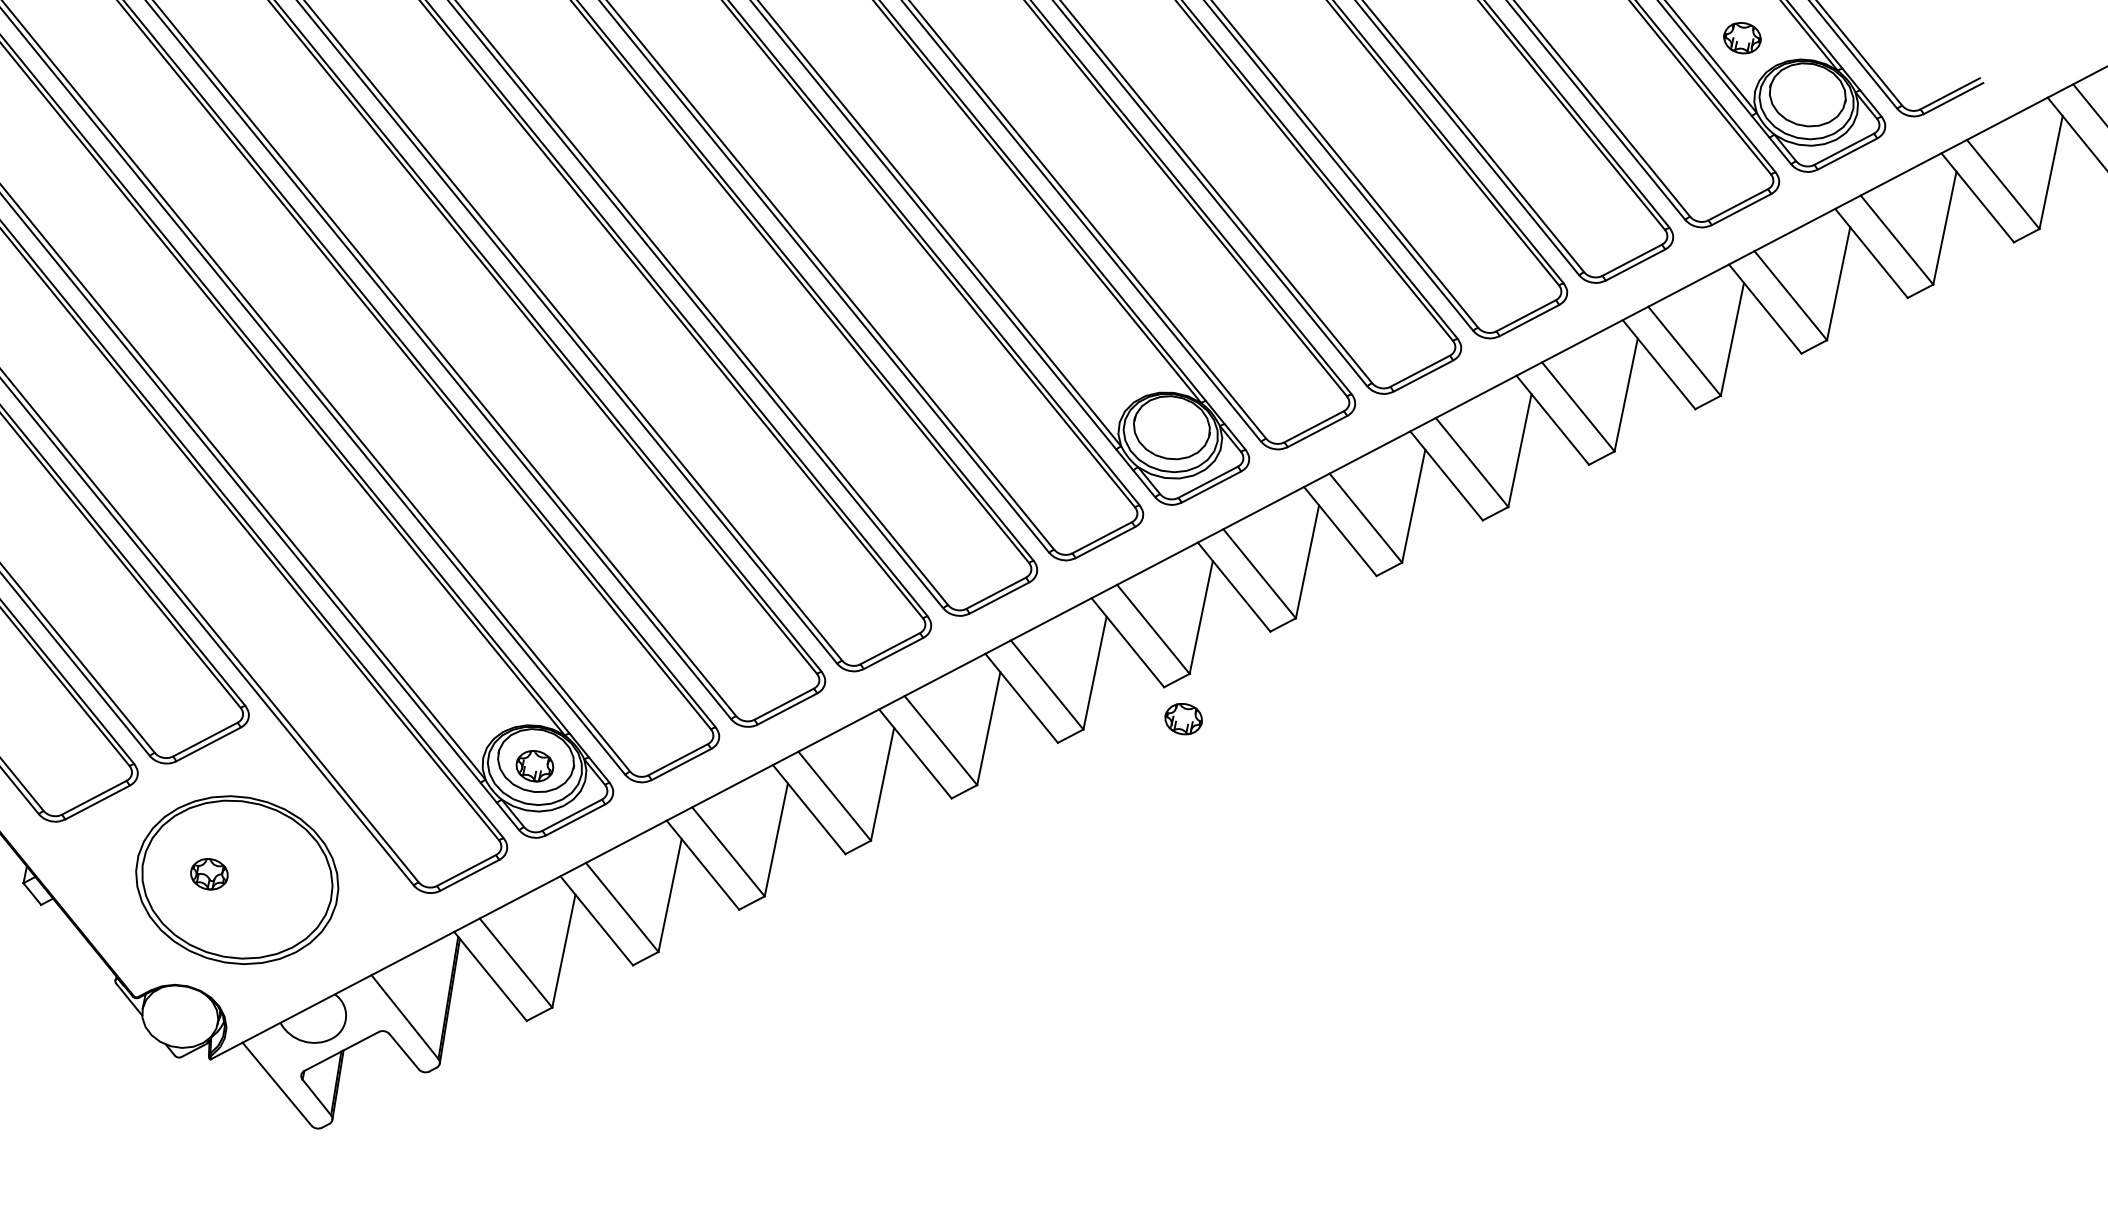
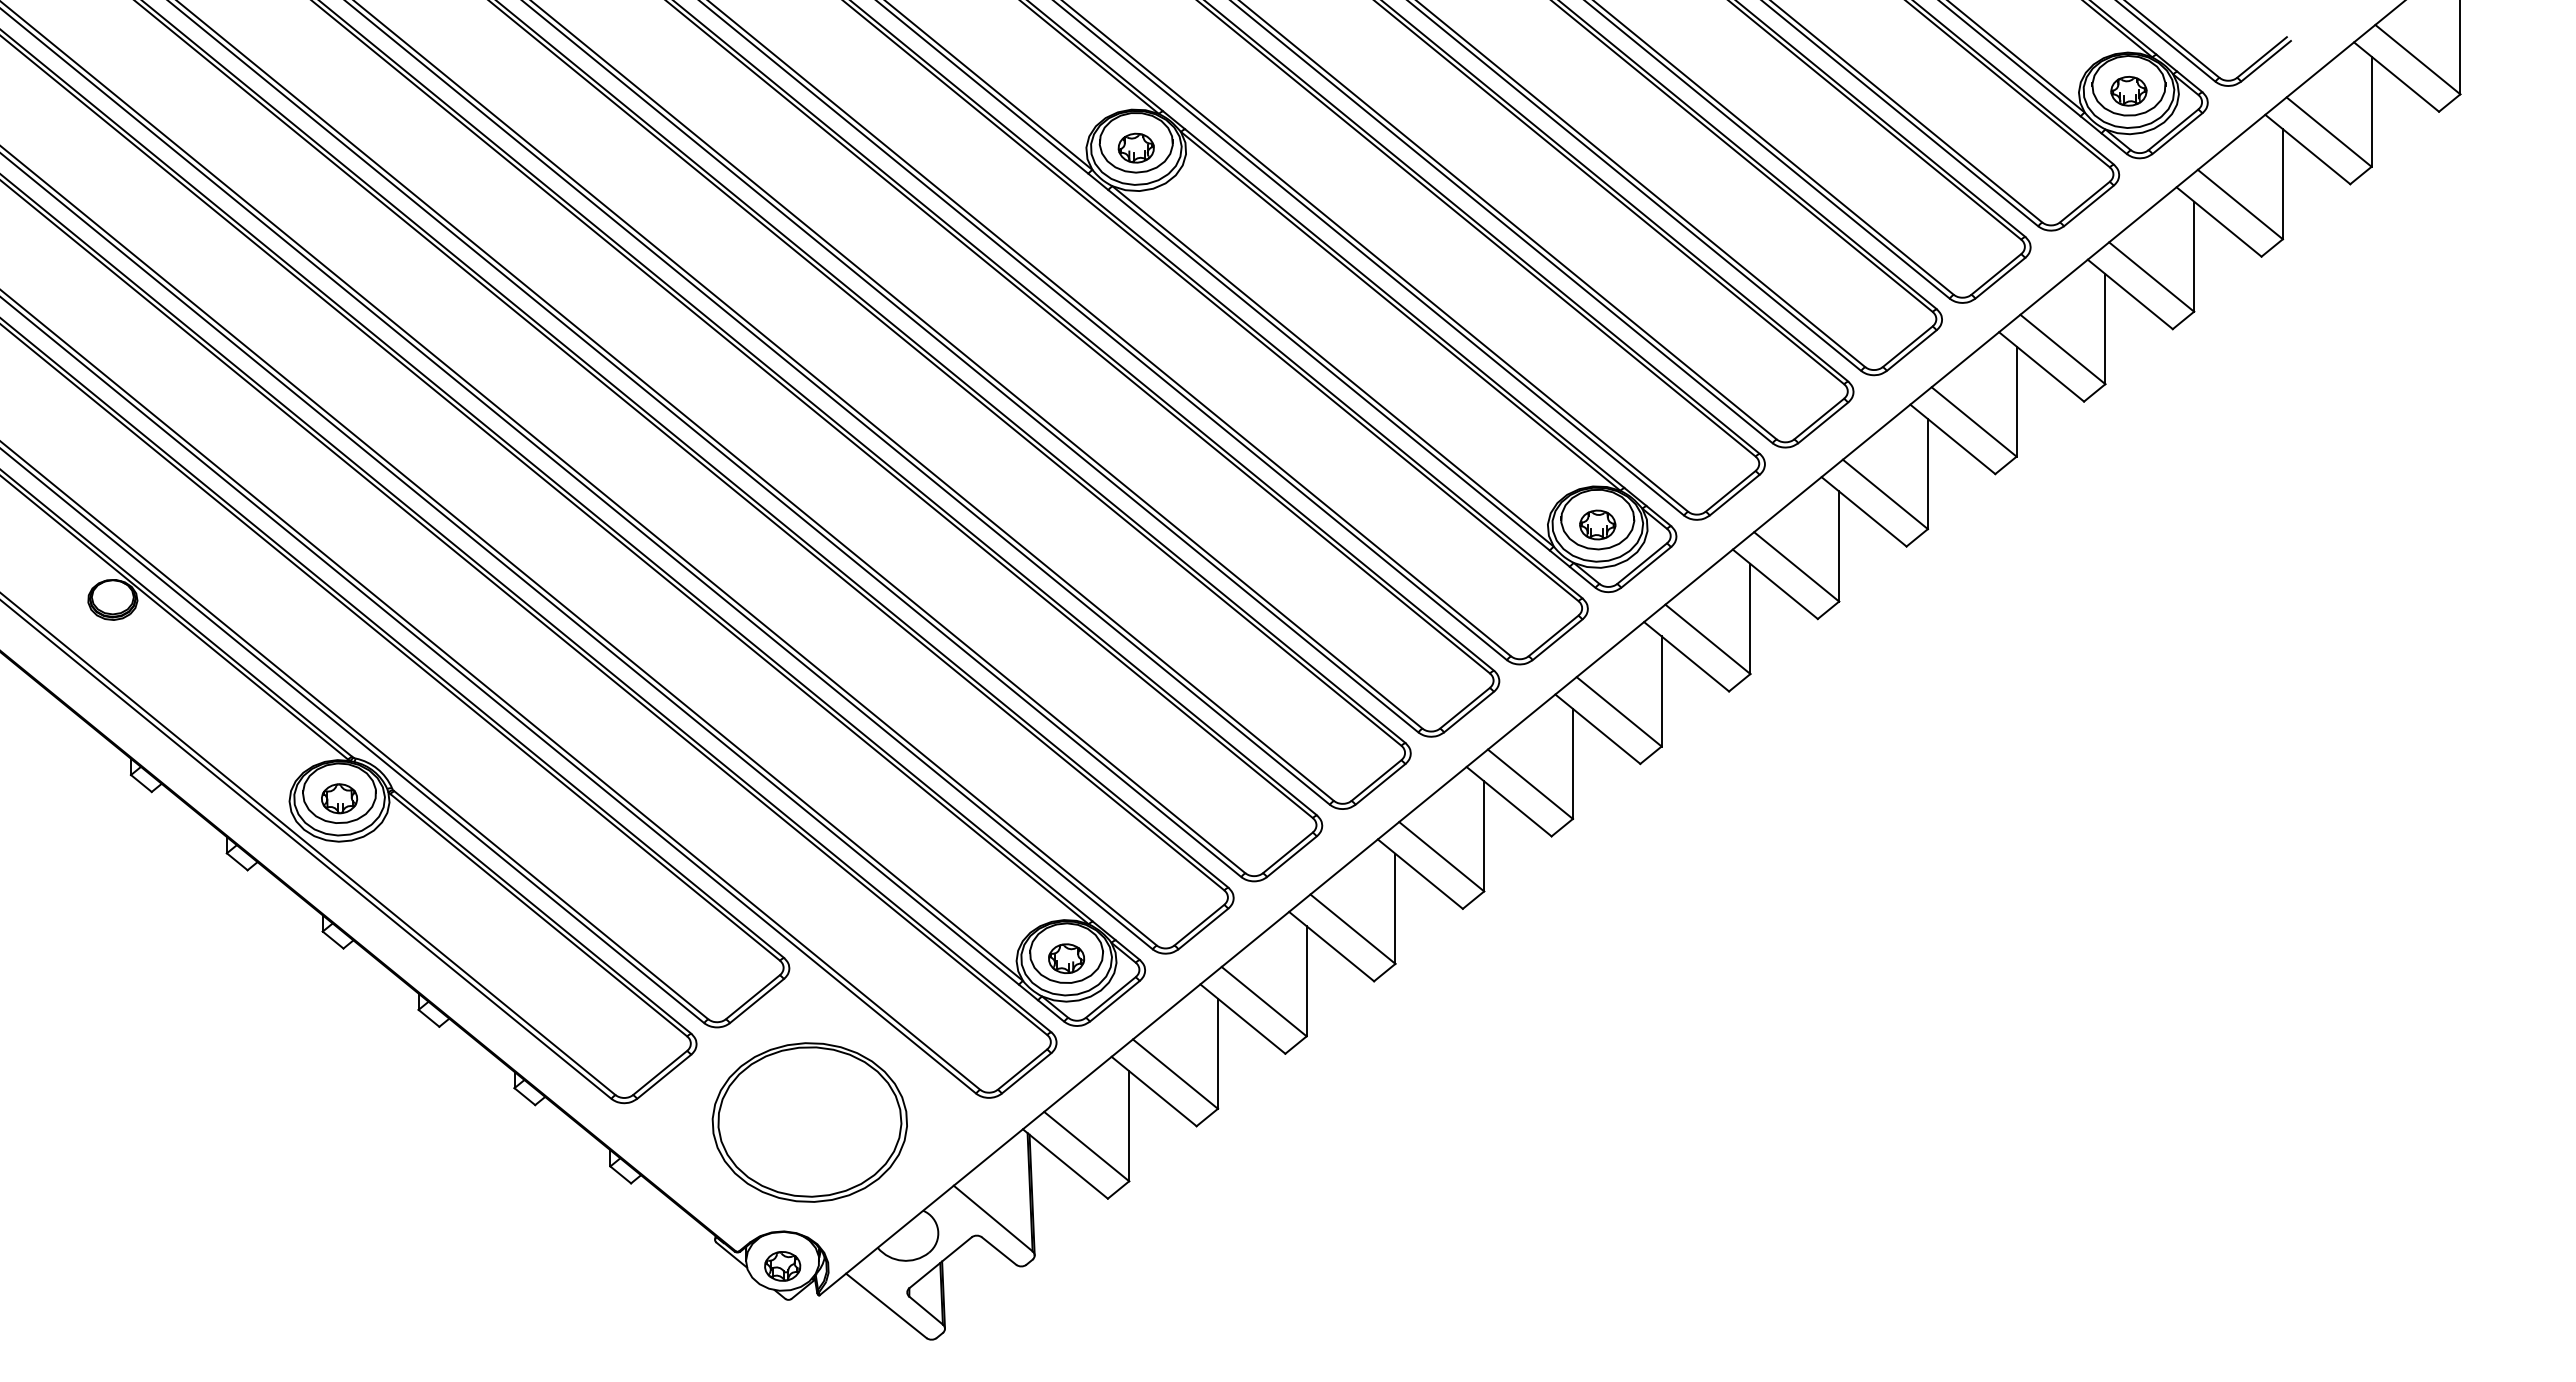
part: (1741, 38) -> (2128, 91), moved
part: (1183, 718) -> (1597, 524), moved
part: (209, 874) -> (782, 1266), moved

